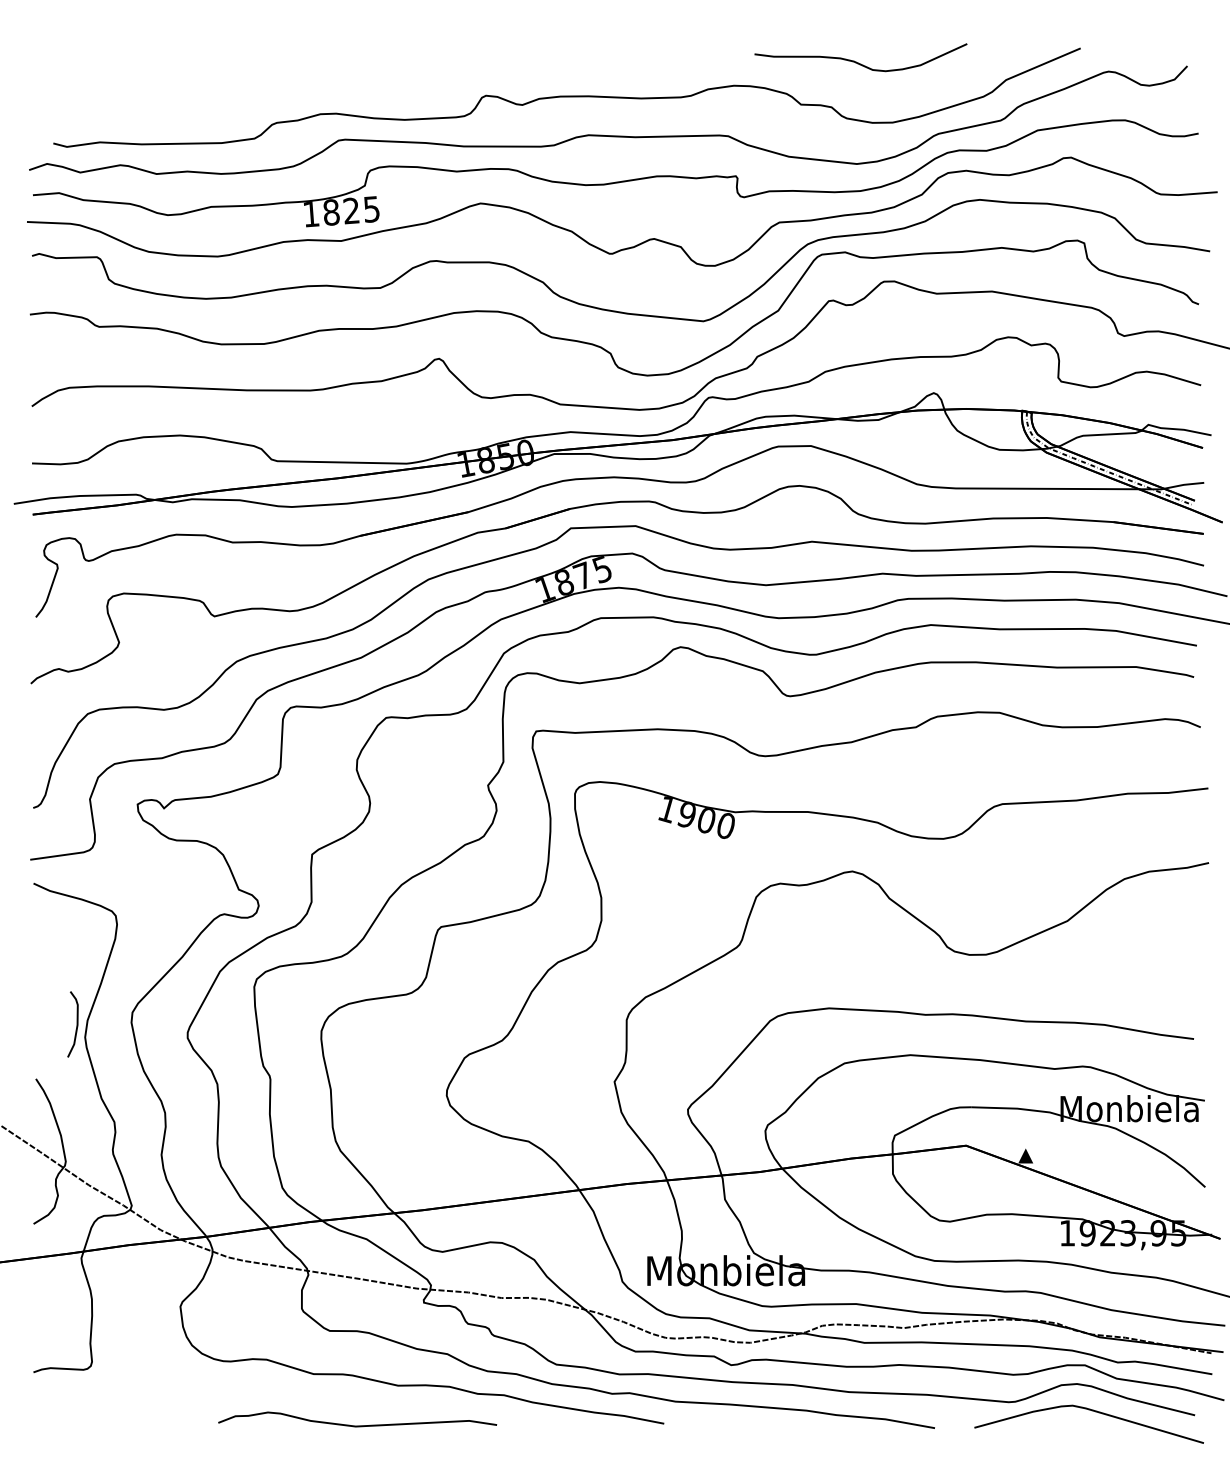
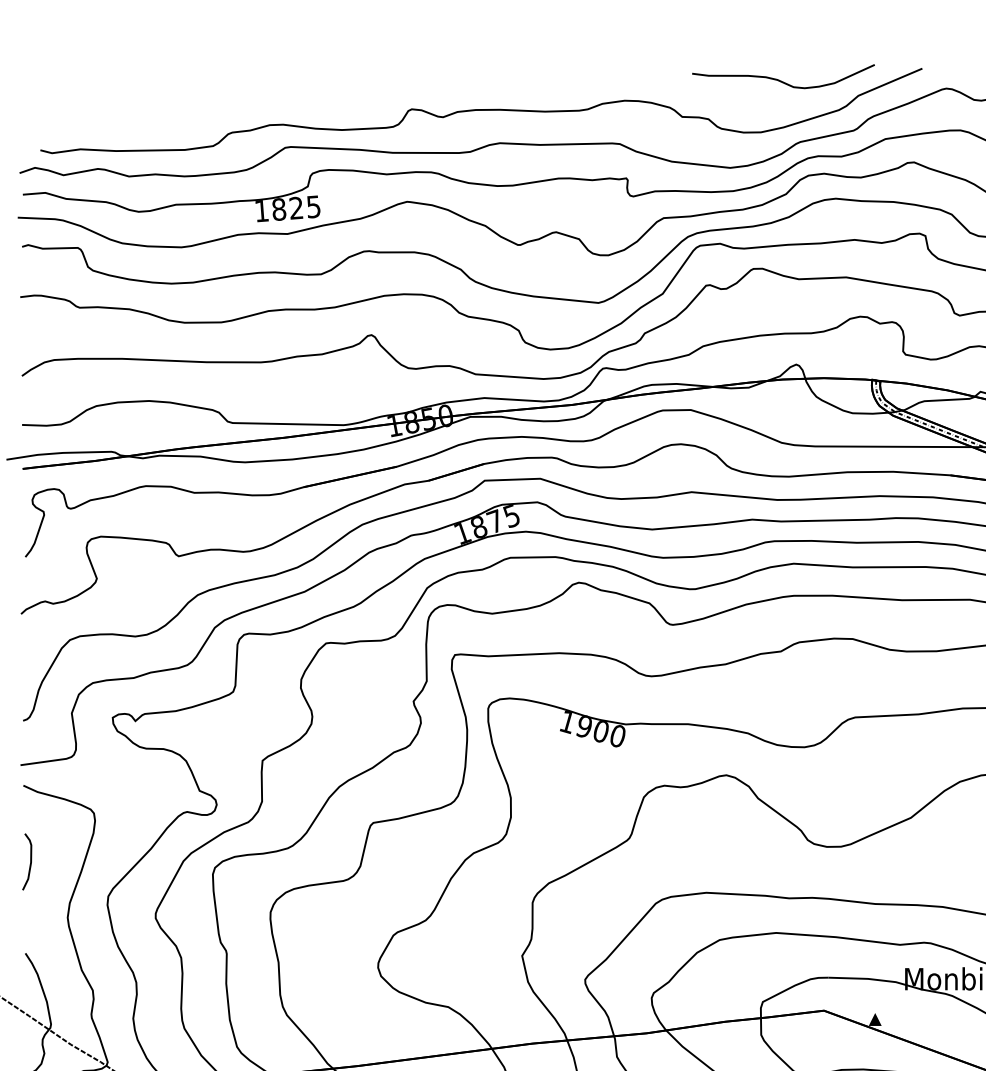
curve: (858, 62) -> (781, 80), moved
curve: (76, 1024) -> (30, 861), moved

